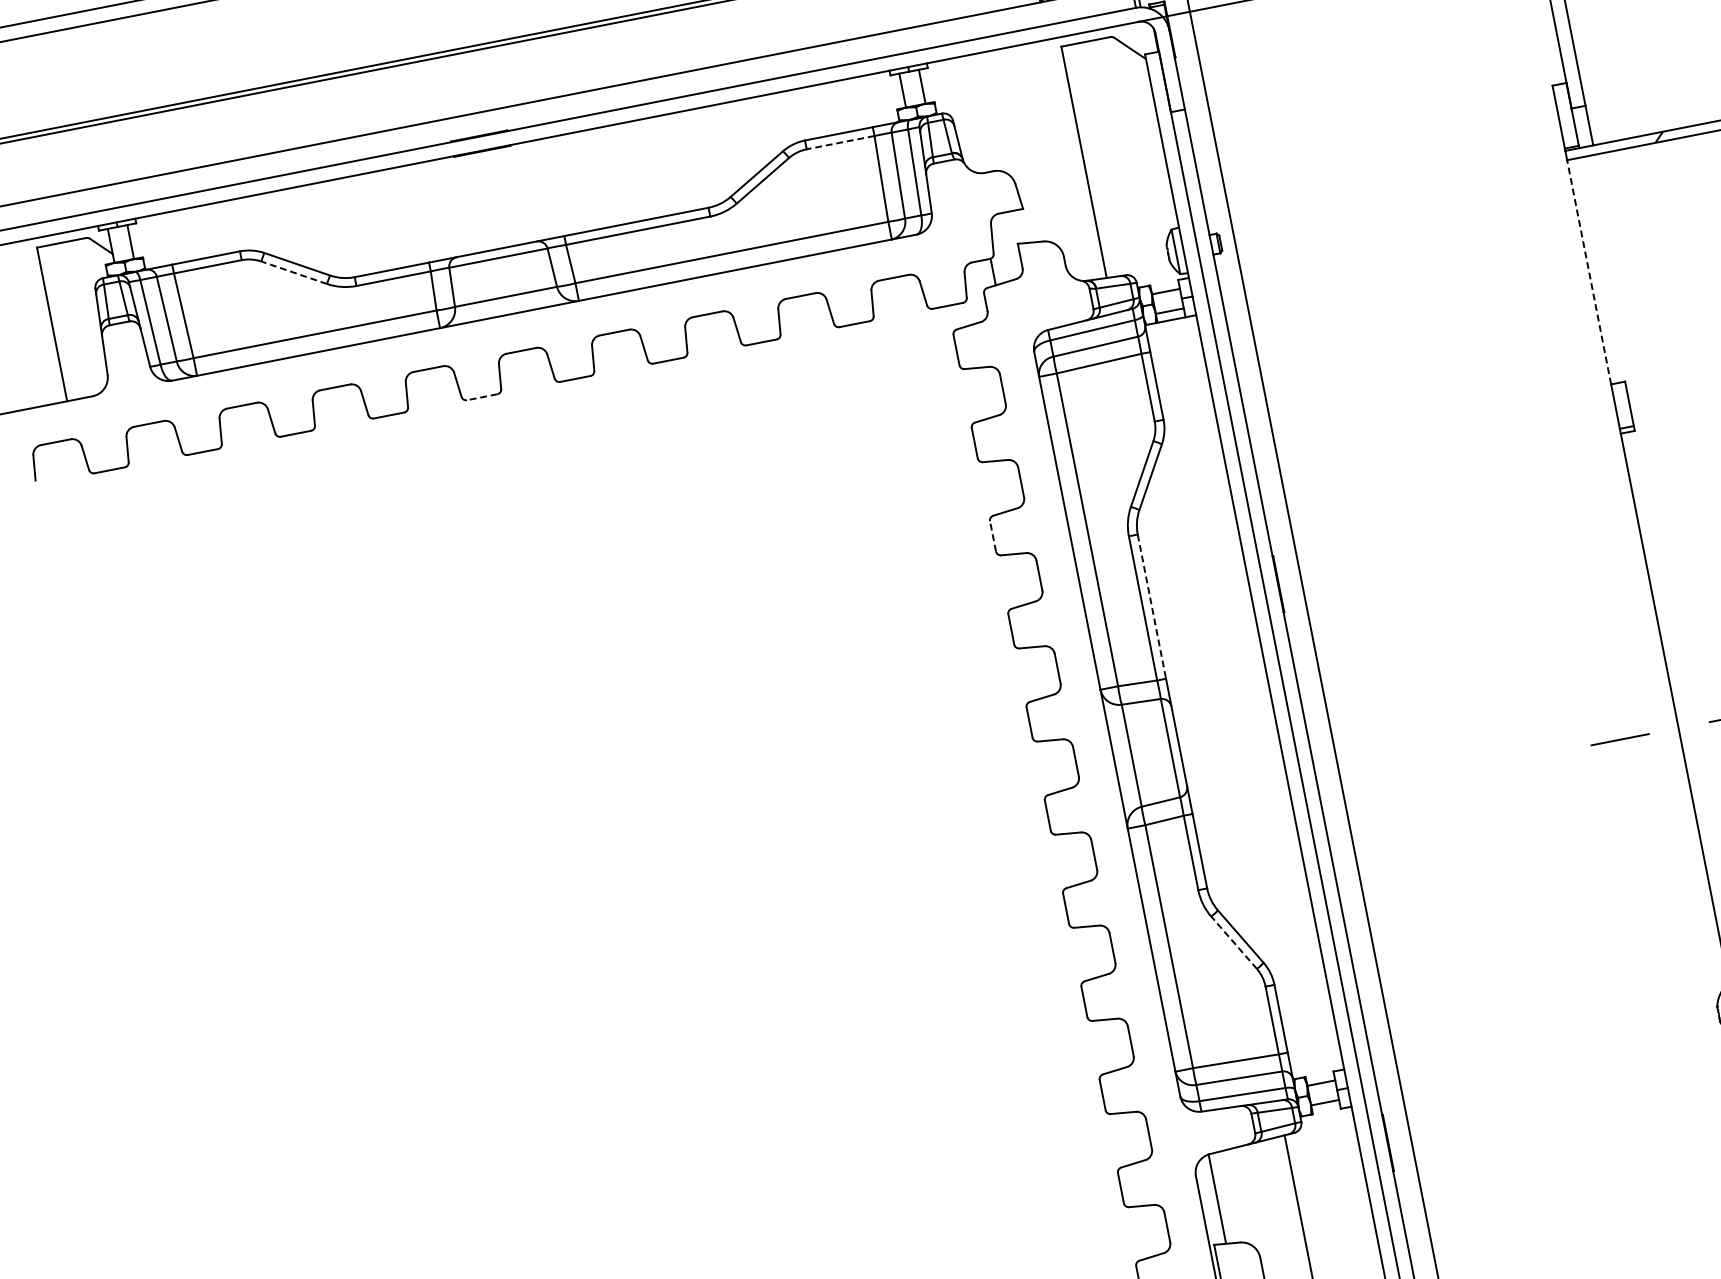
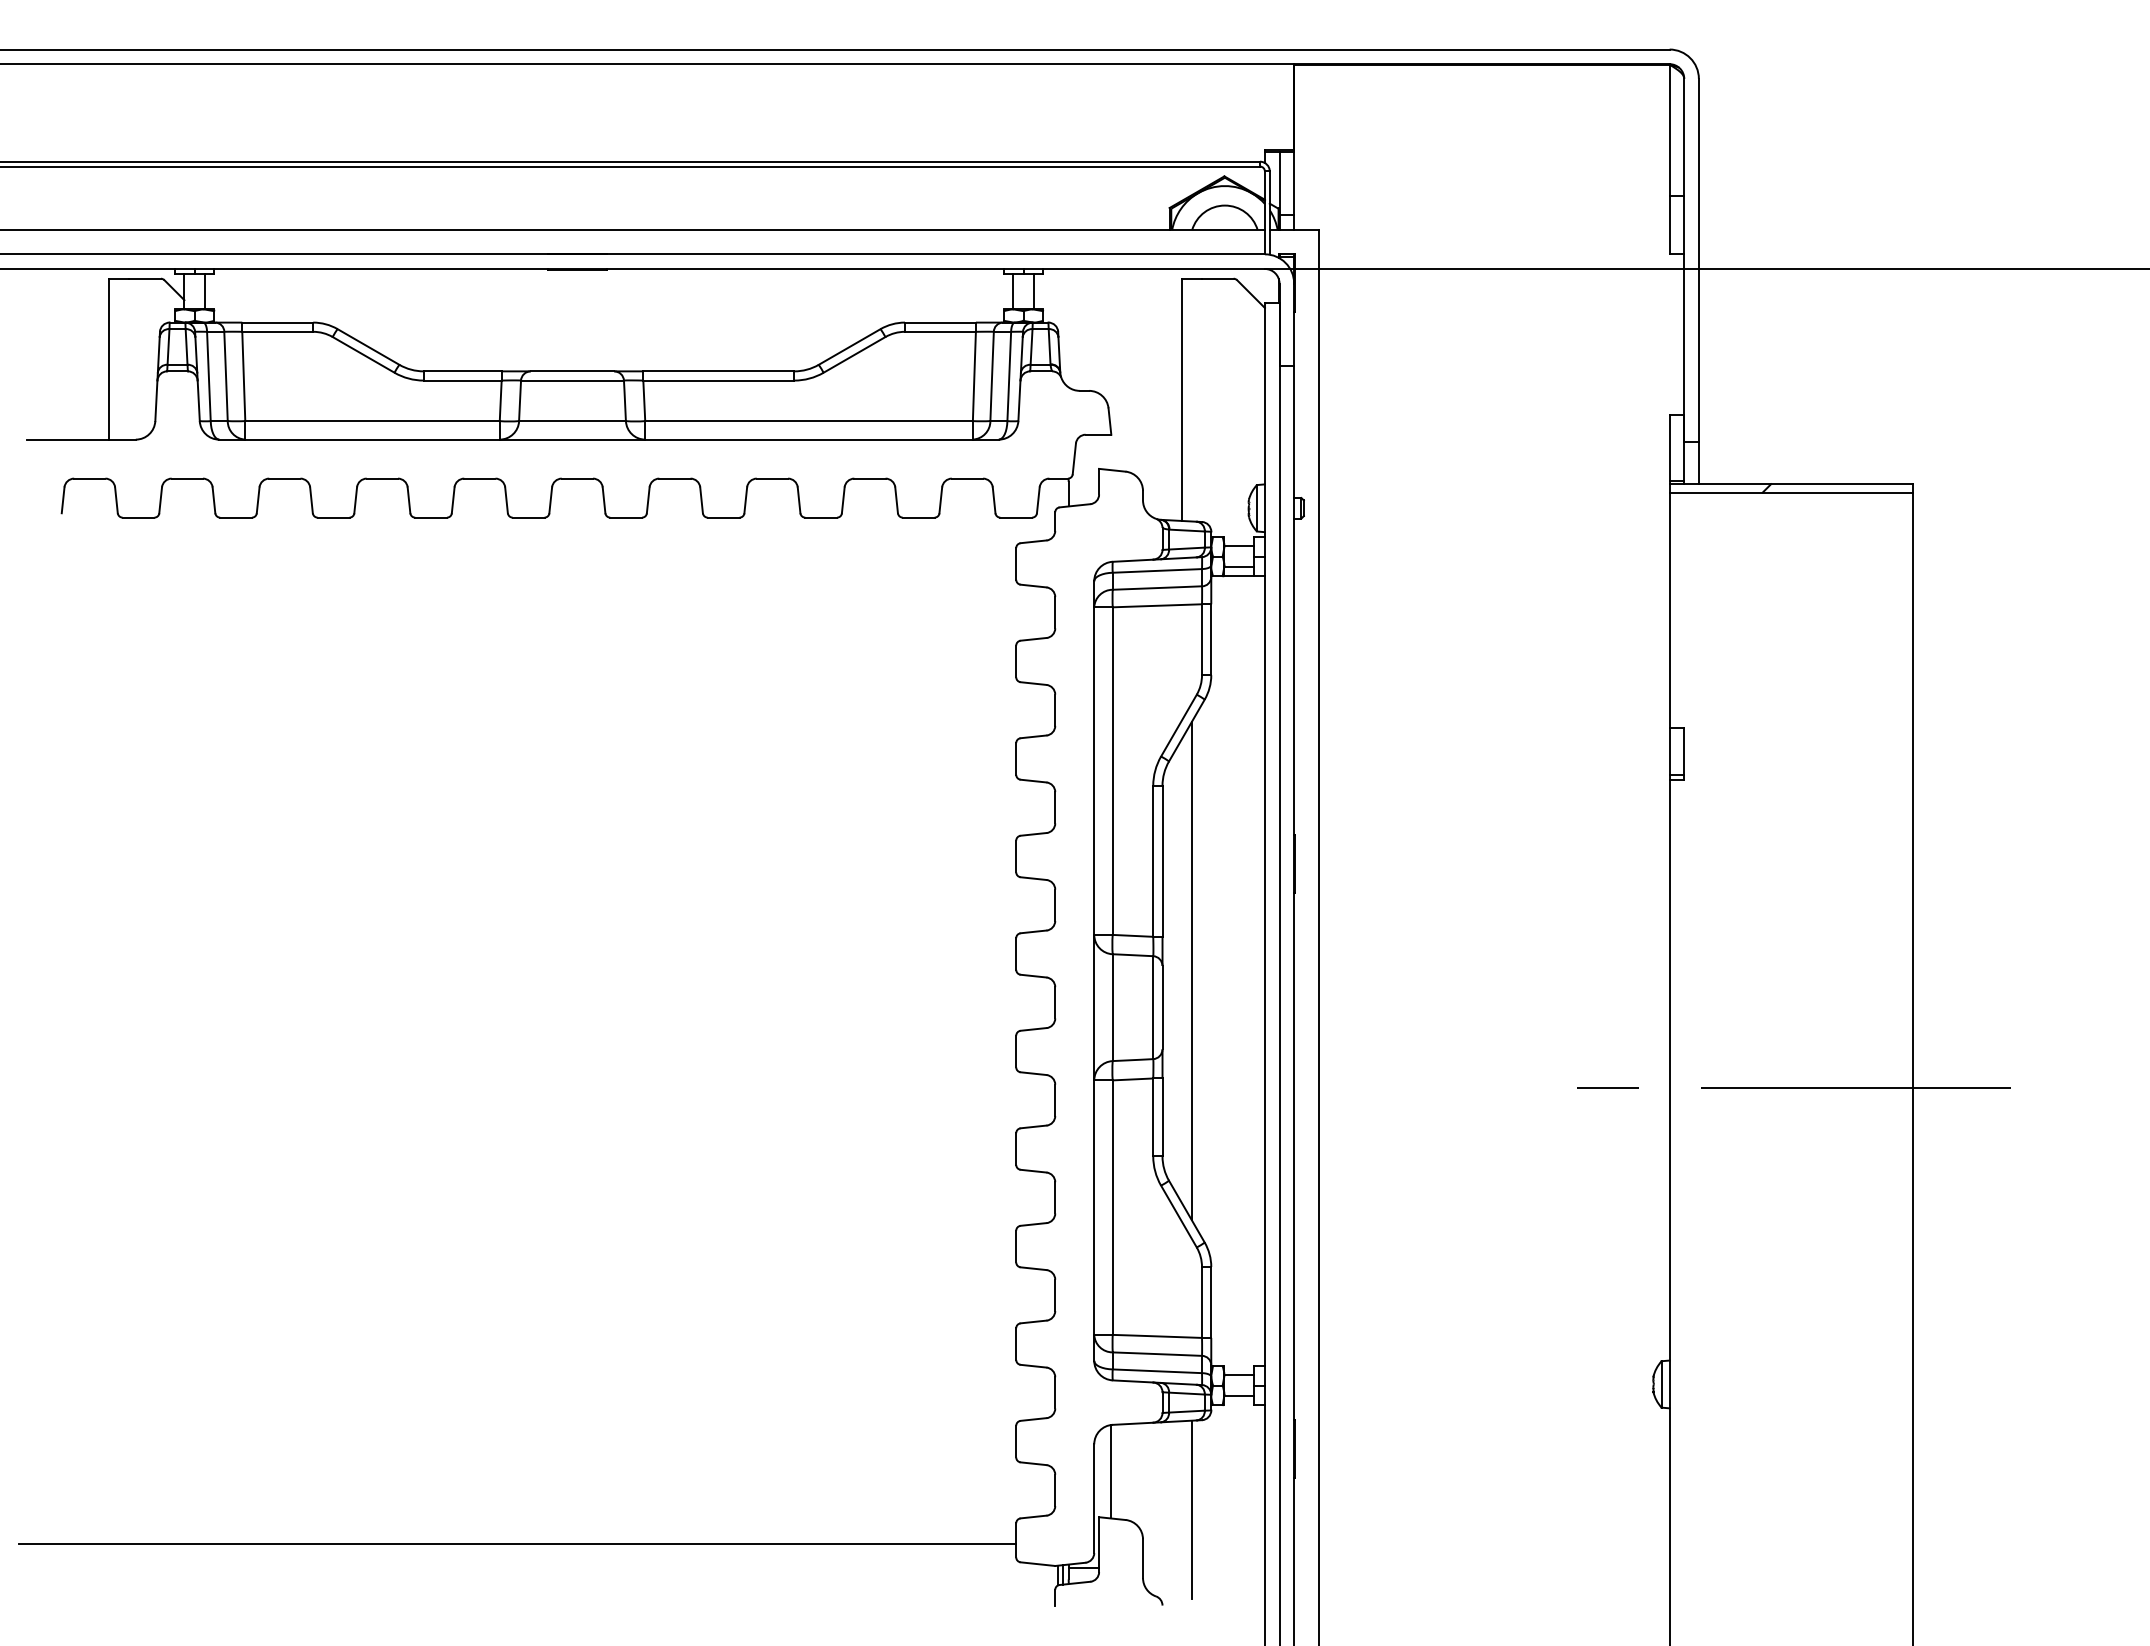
line: (839, 142) -> (939, 331), dashed -> solid
line: (293, 272) -> (363, 354), dashed -> solid
line: (1589, 272) -> (1669, 610), dashed -> solid
line: (482, 397) -> (528, 517), dashed -> solid
line: (993, 535) -> (1016, 758), dashed -> solid
line: (1151, 606) -> (1162, 861), dashed -> solid
line: (1200, 706) -> (1191, 971), added
line: (1233, 942) -> (1178, 1216), dashed -> solid

